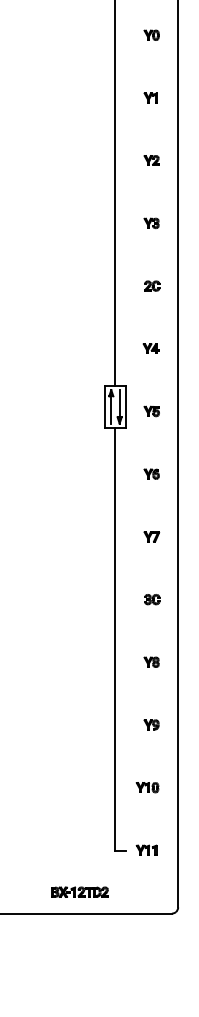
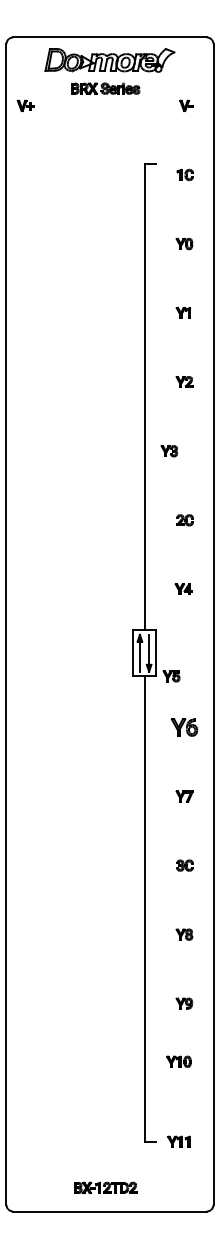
part: (151, 223) -> (169, 451), moved
part: (151, 411) -> (171, 676), moved
part: (151, 474) -> (184, 727), size x1.6
part: (147, 787) -> (178, 1061), moved

